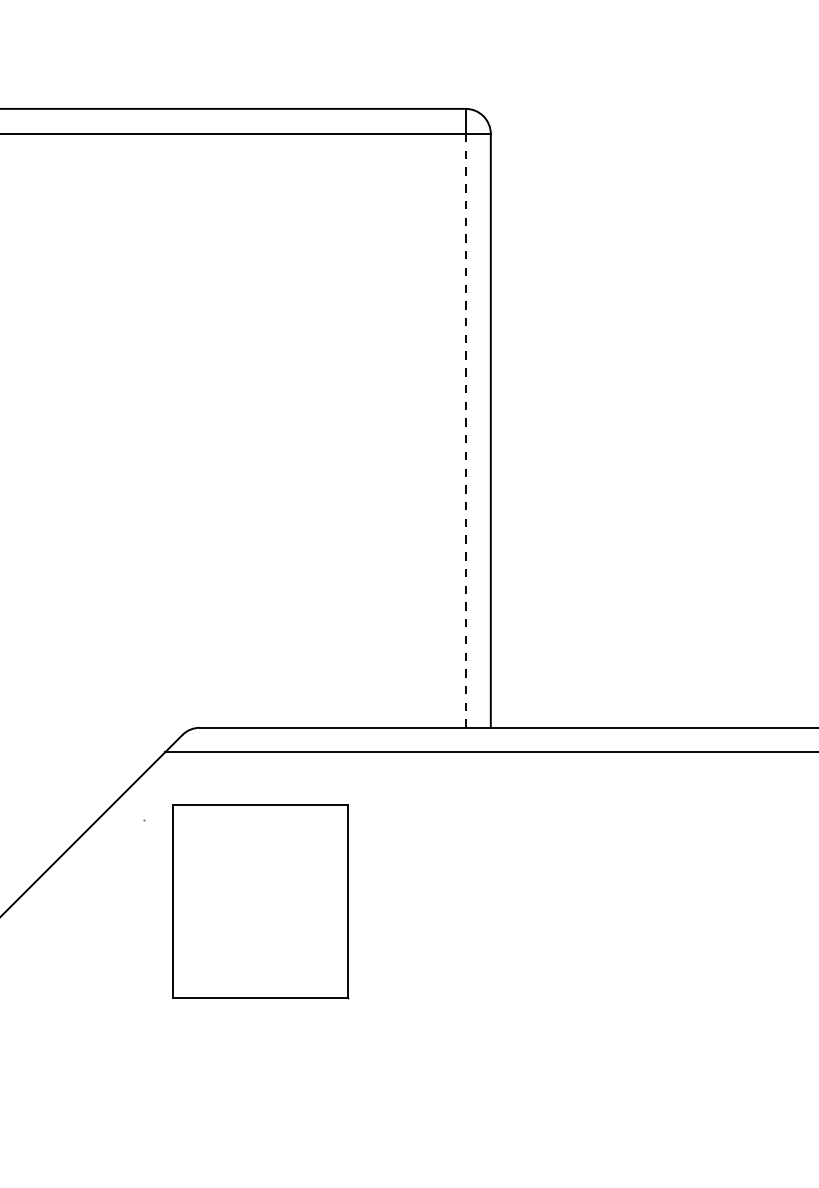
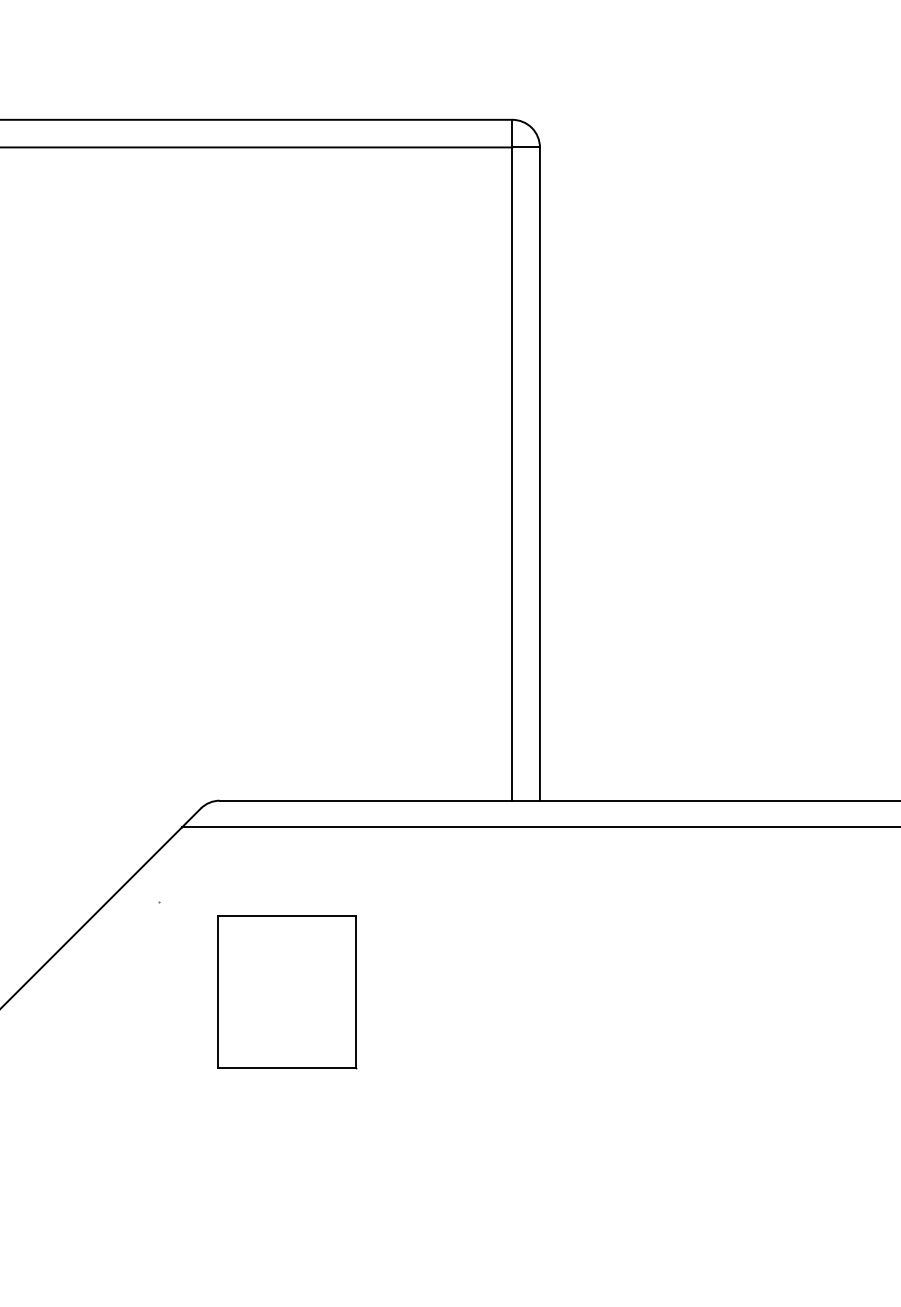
line: (465, 430) -> (512, 473), dashed -> solid
part: (261, 901) -> (287, 991), size x0.71

